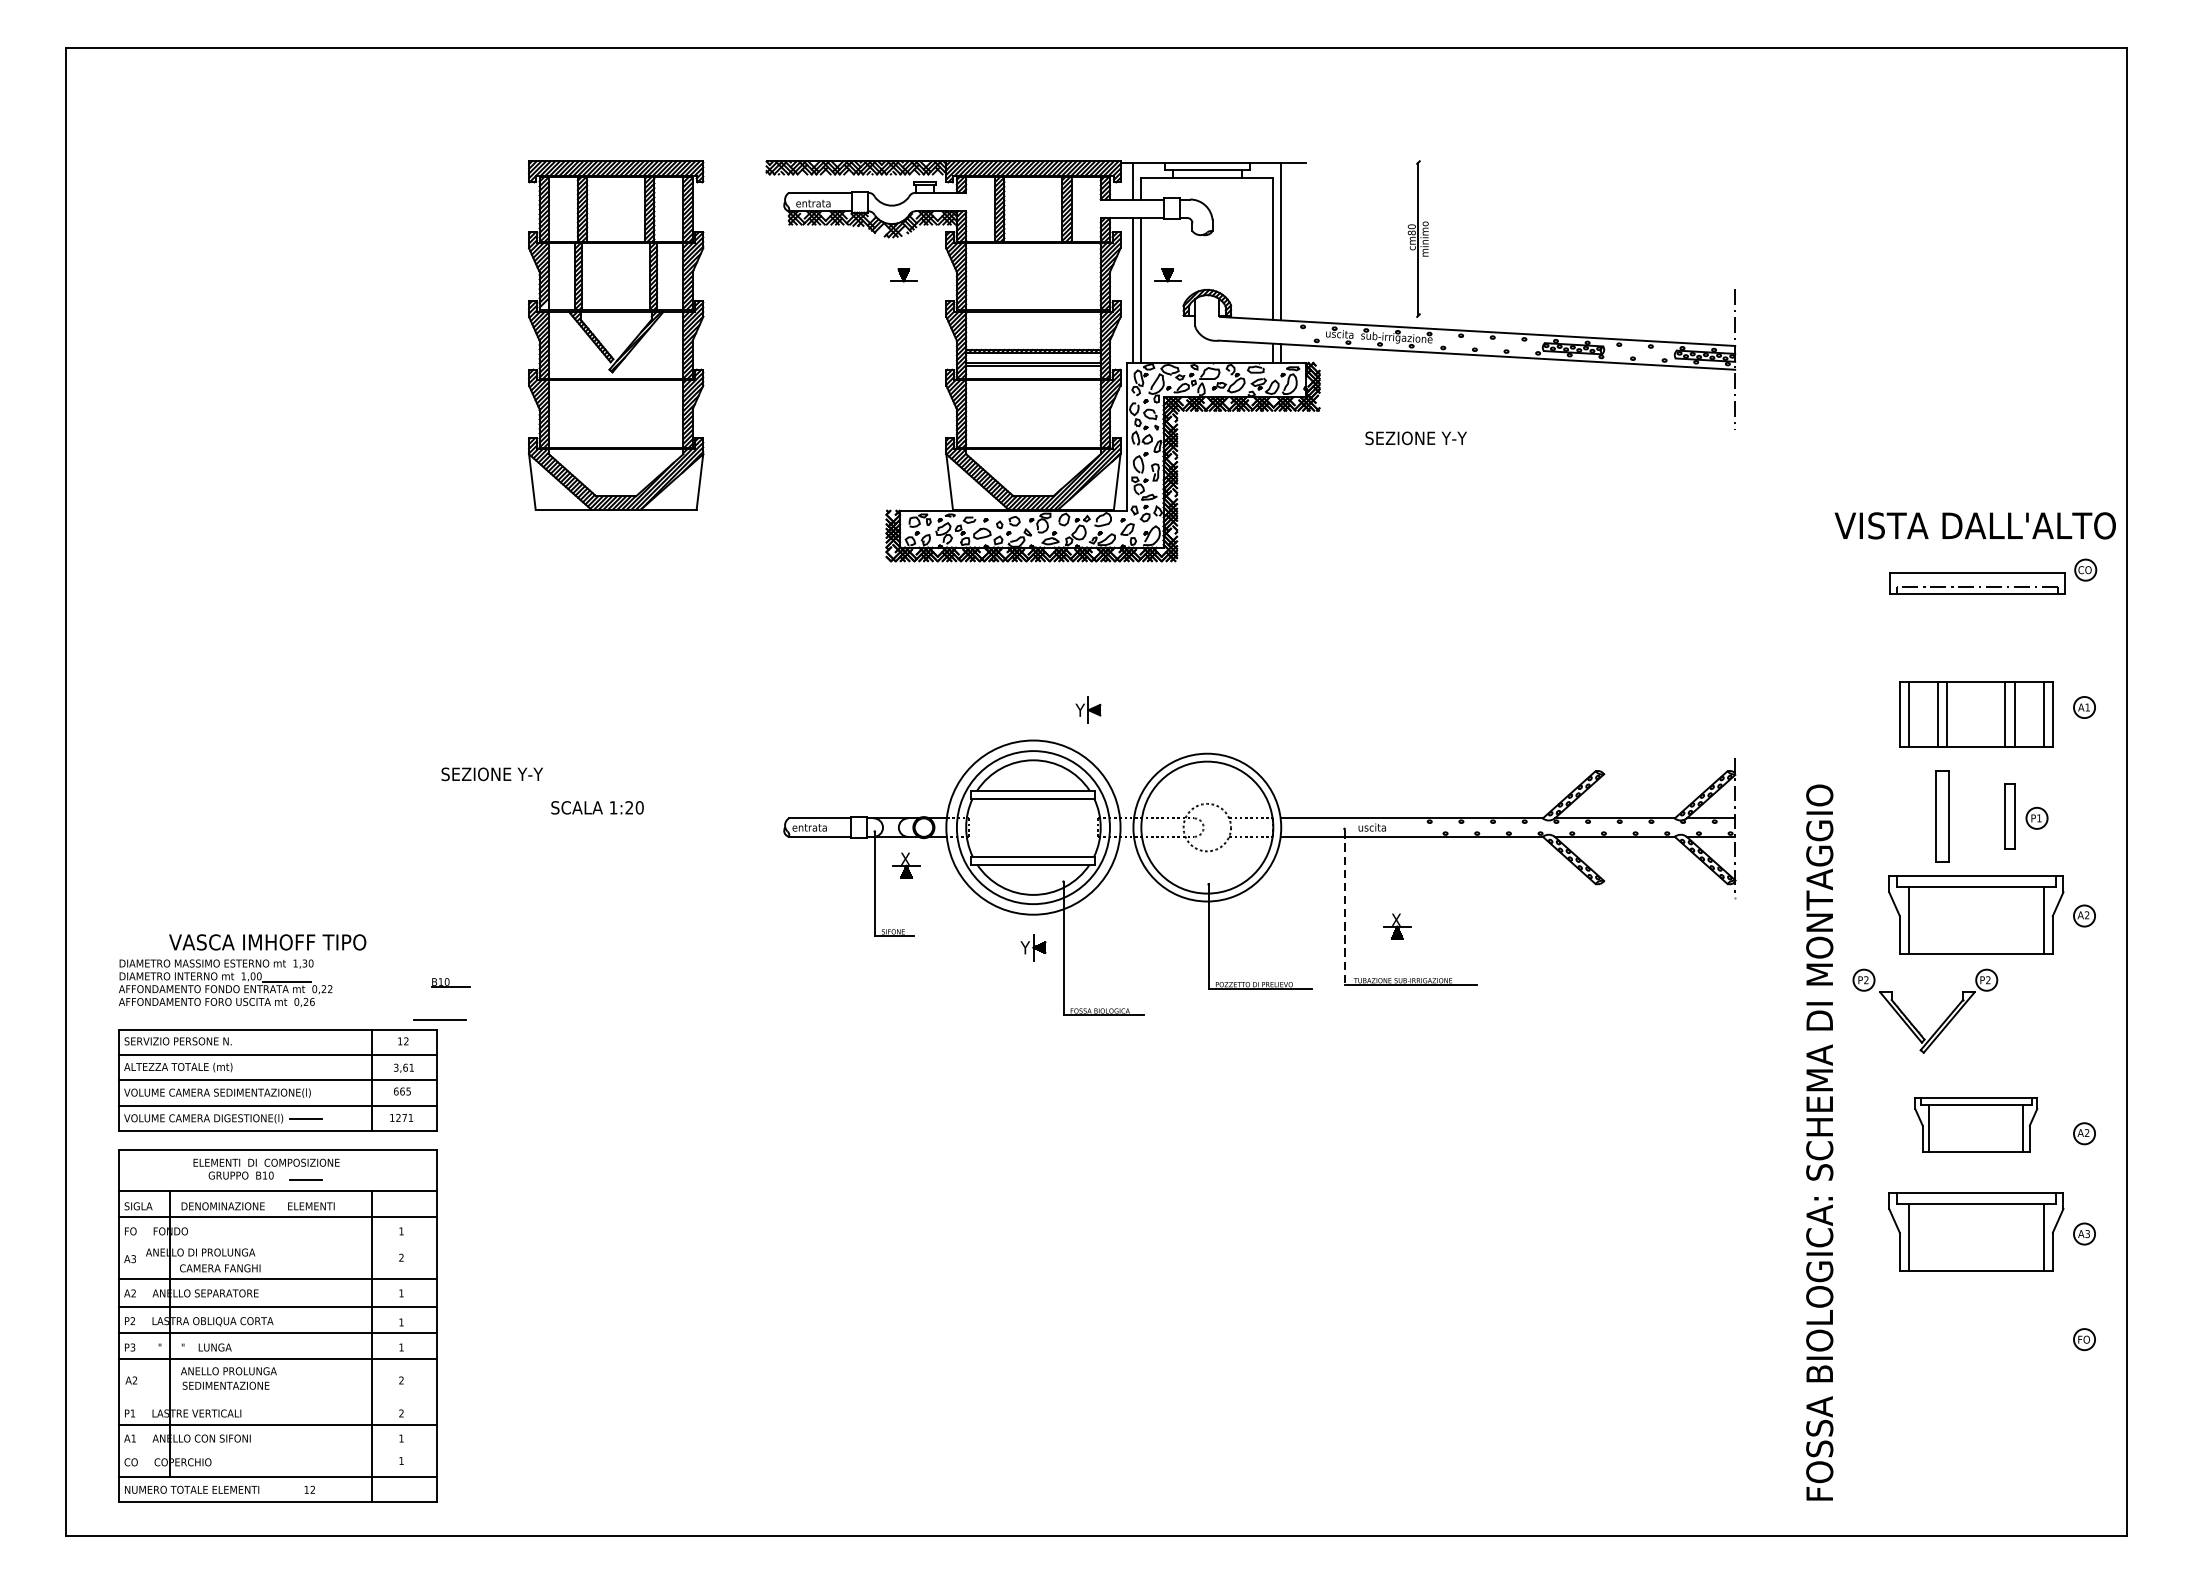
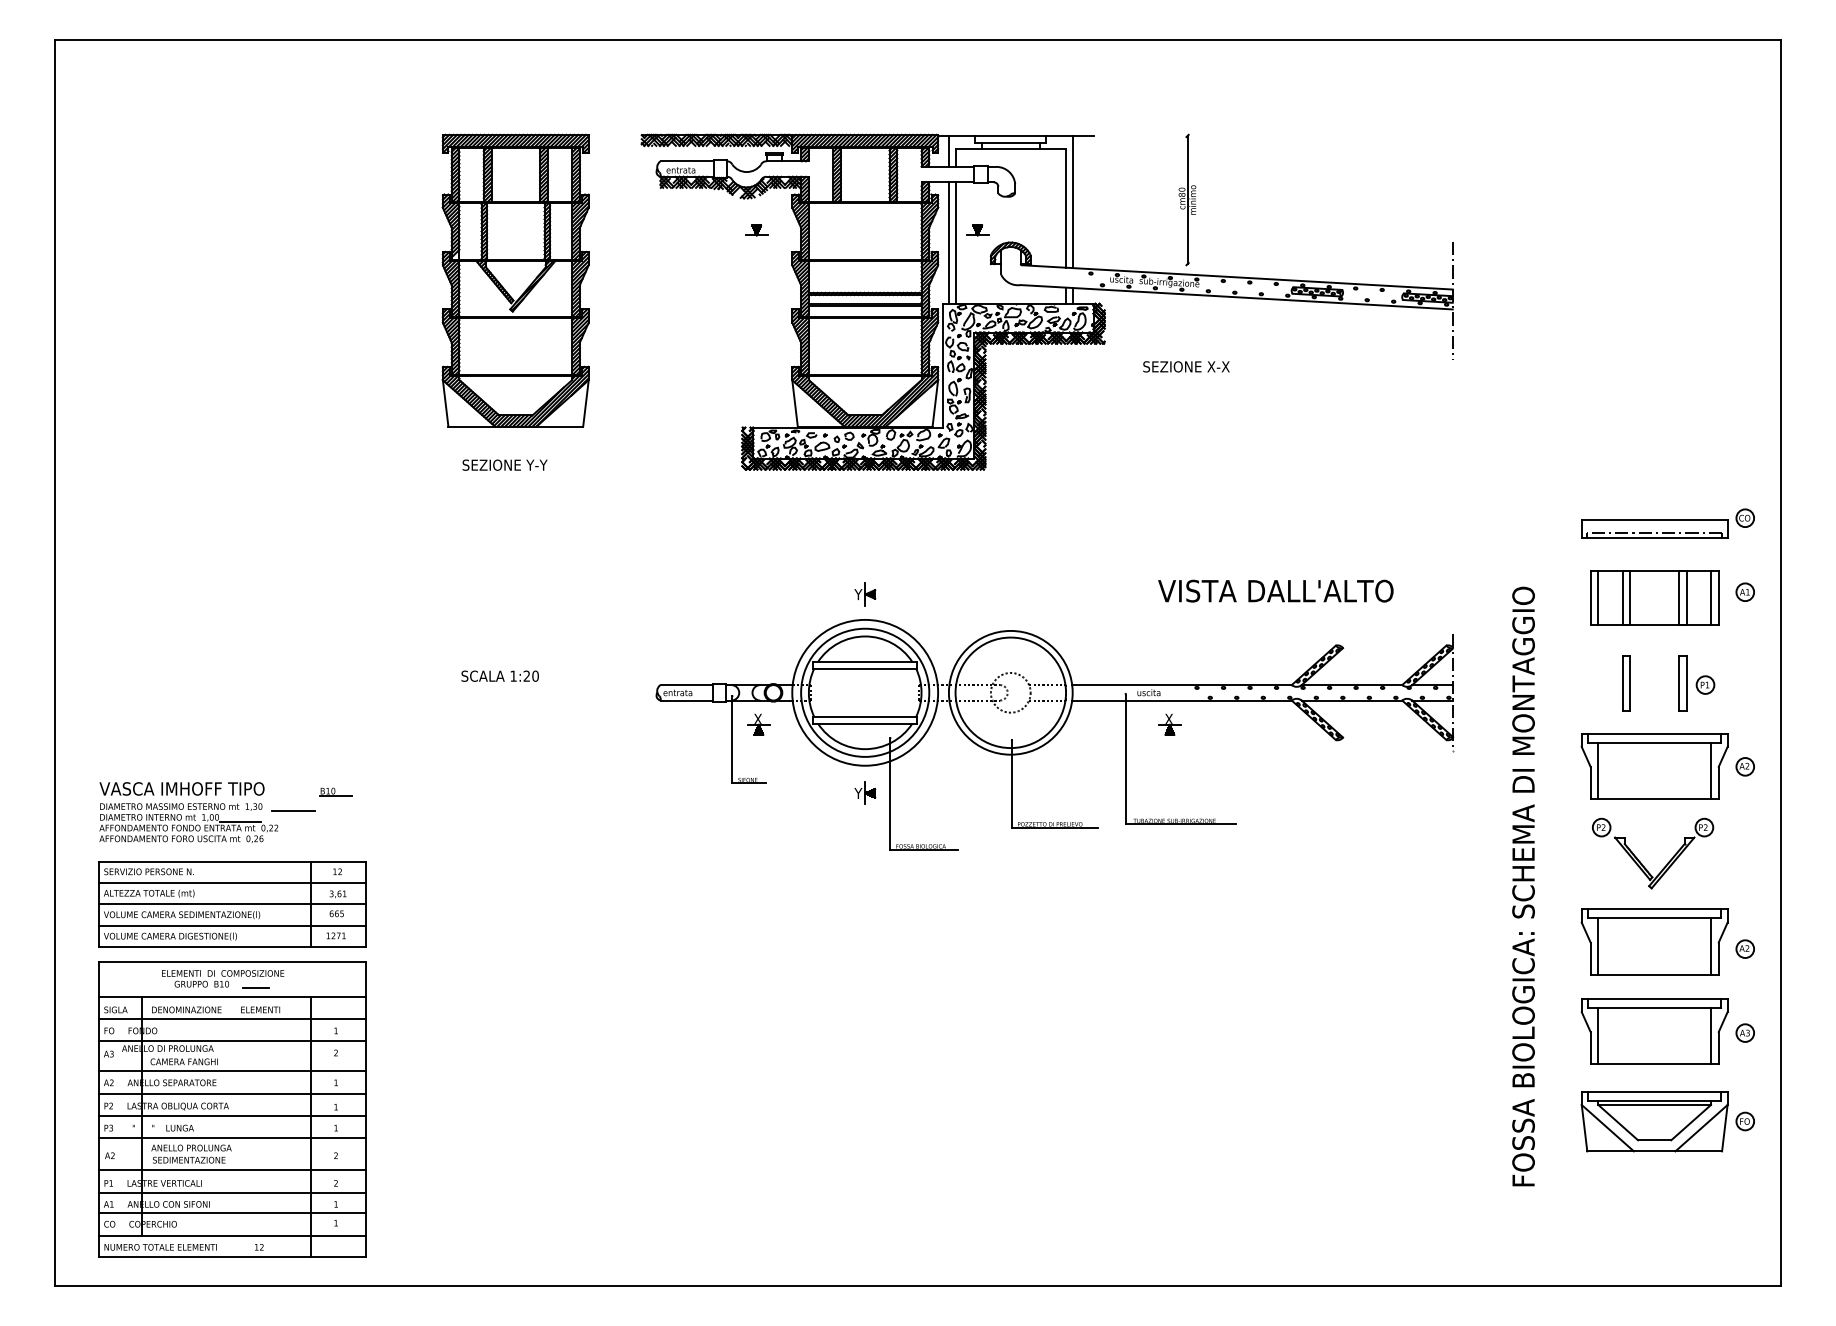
text: (1455, 437) -> (1218, 366), SEZIONE Y-Y -> SEZIONE X-X
text: (1974, 525) -> (1275, 590), moved
part: (1992, 576) -> (1667, 523), moved
part: (1088, 710) -> (865, 594), moved
text: (491, 773) -> (504, 464), moved
part: (1942, 816) -> (1626, 683), size x0.71
line: (1344, 907) -> (1125, 759), dashed -> solid
part: (1396, 926) -> (1169, 724), moved
text: (267, 941) -> (181, 788), moved
part: (449, 982) -> (335, 791), moved
line: (440, 1019) -> (293, 810), moved
part: (1912, 1023) -> (1642, 863), moved
line: (305, 1118) -> (255, 936), removed
part: (1976, 1124) -> (1654, 941), size x1.43
text: (1819, 1142) -> (1523, 886), moved
line: (277, 1242) -> (232, 1040), added
part: (1976, 1339) -> (1654, 1121), added
line: (277, 1398) -> (232, 1170), added
line: (277, 1449) -> (232, 1213), added

